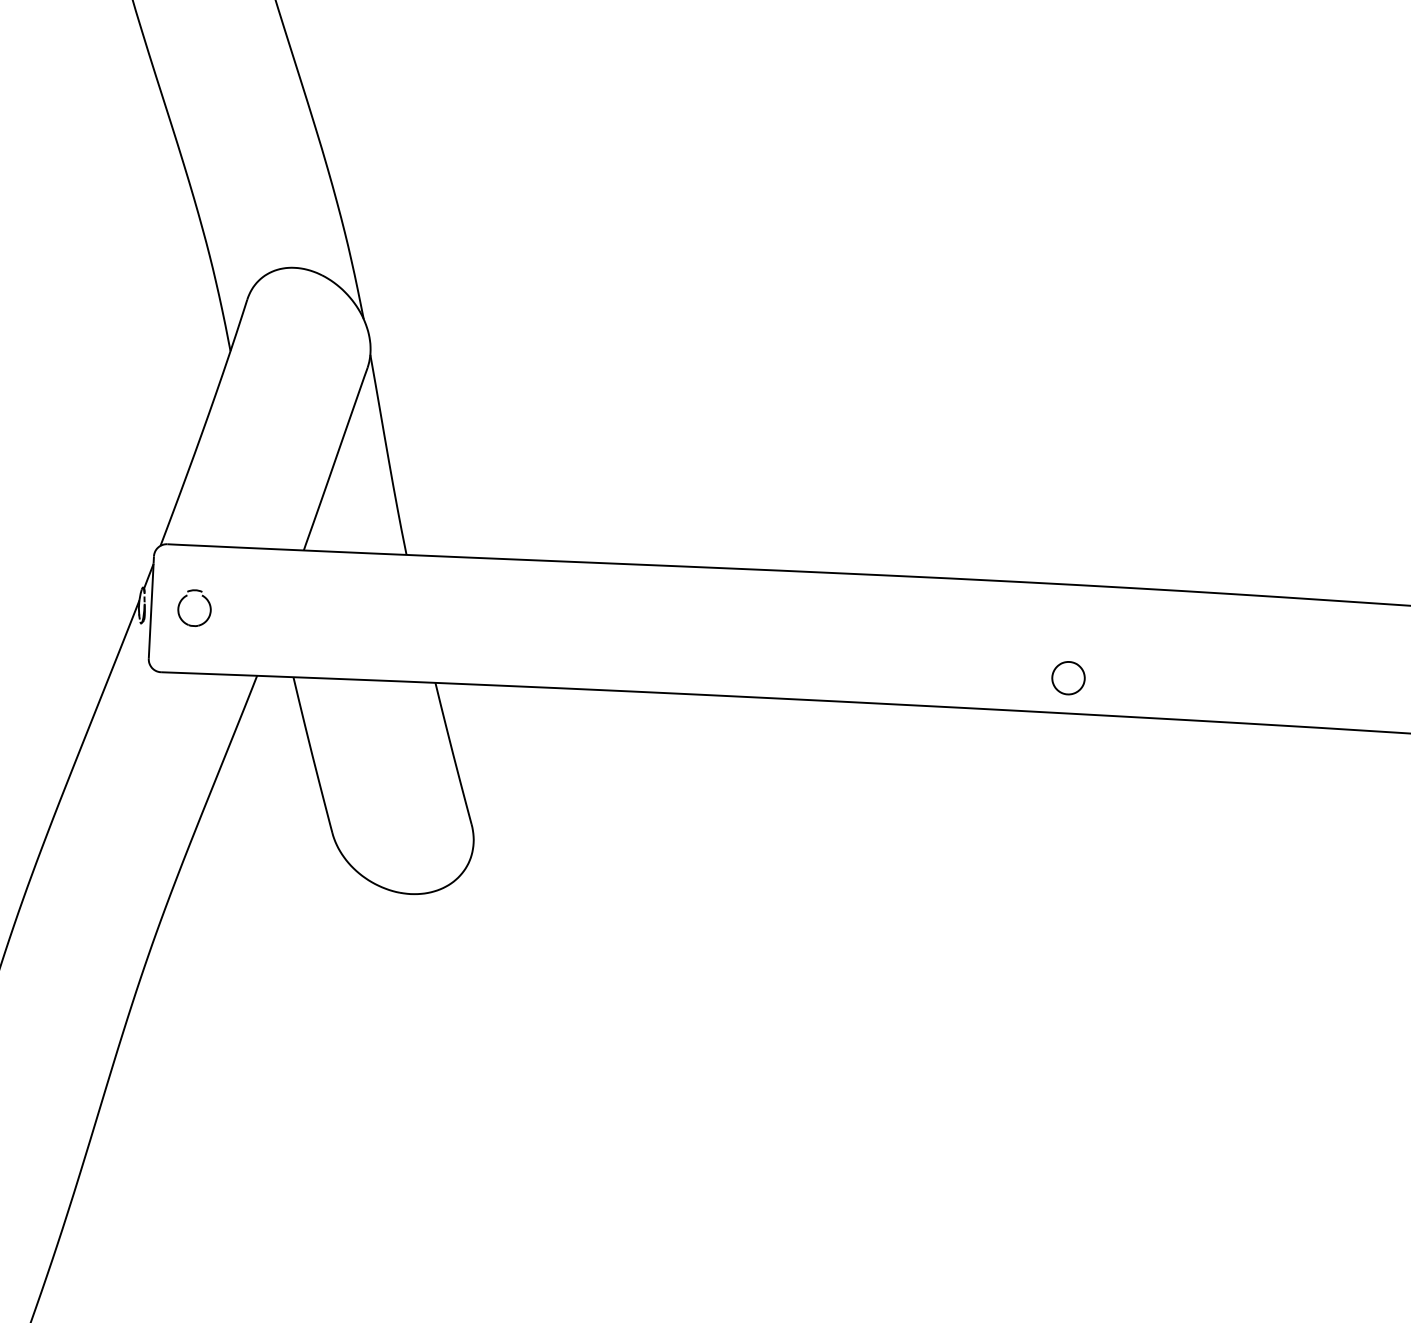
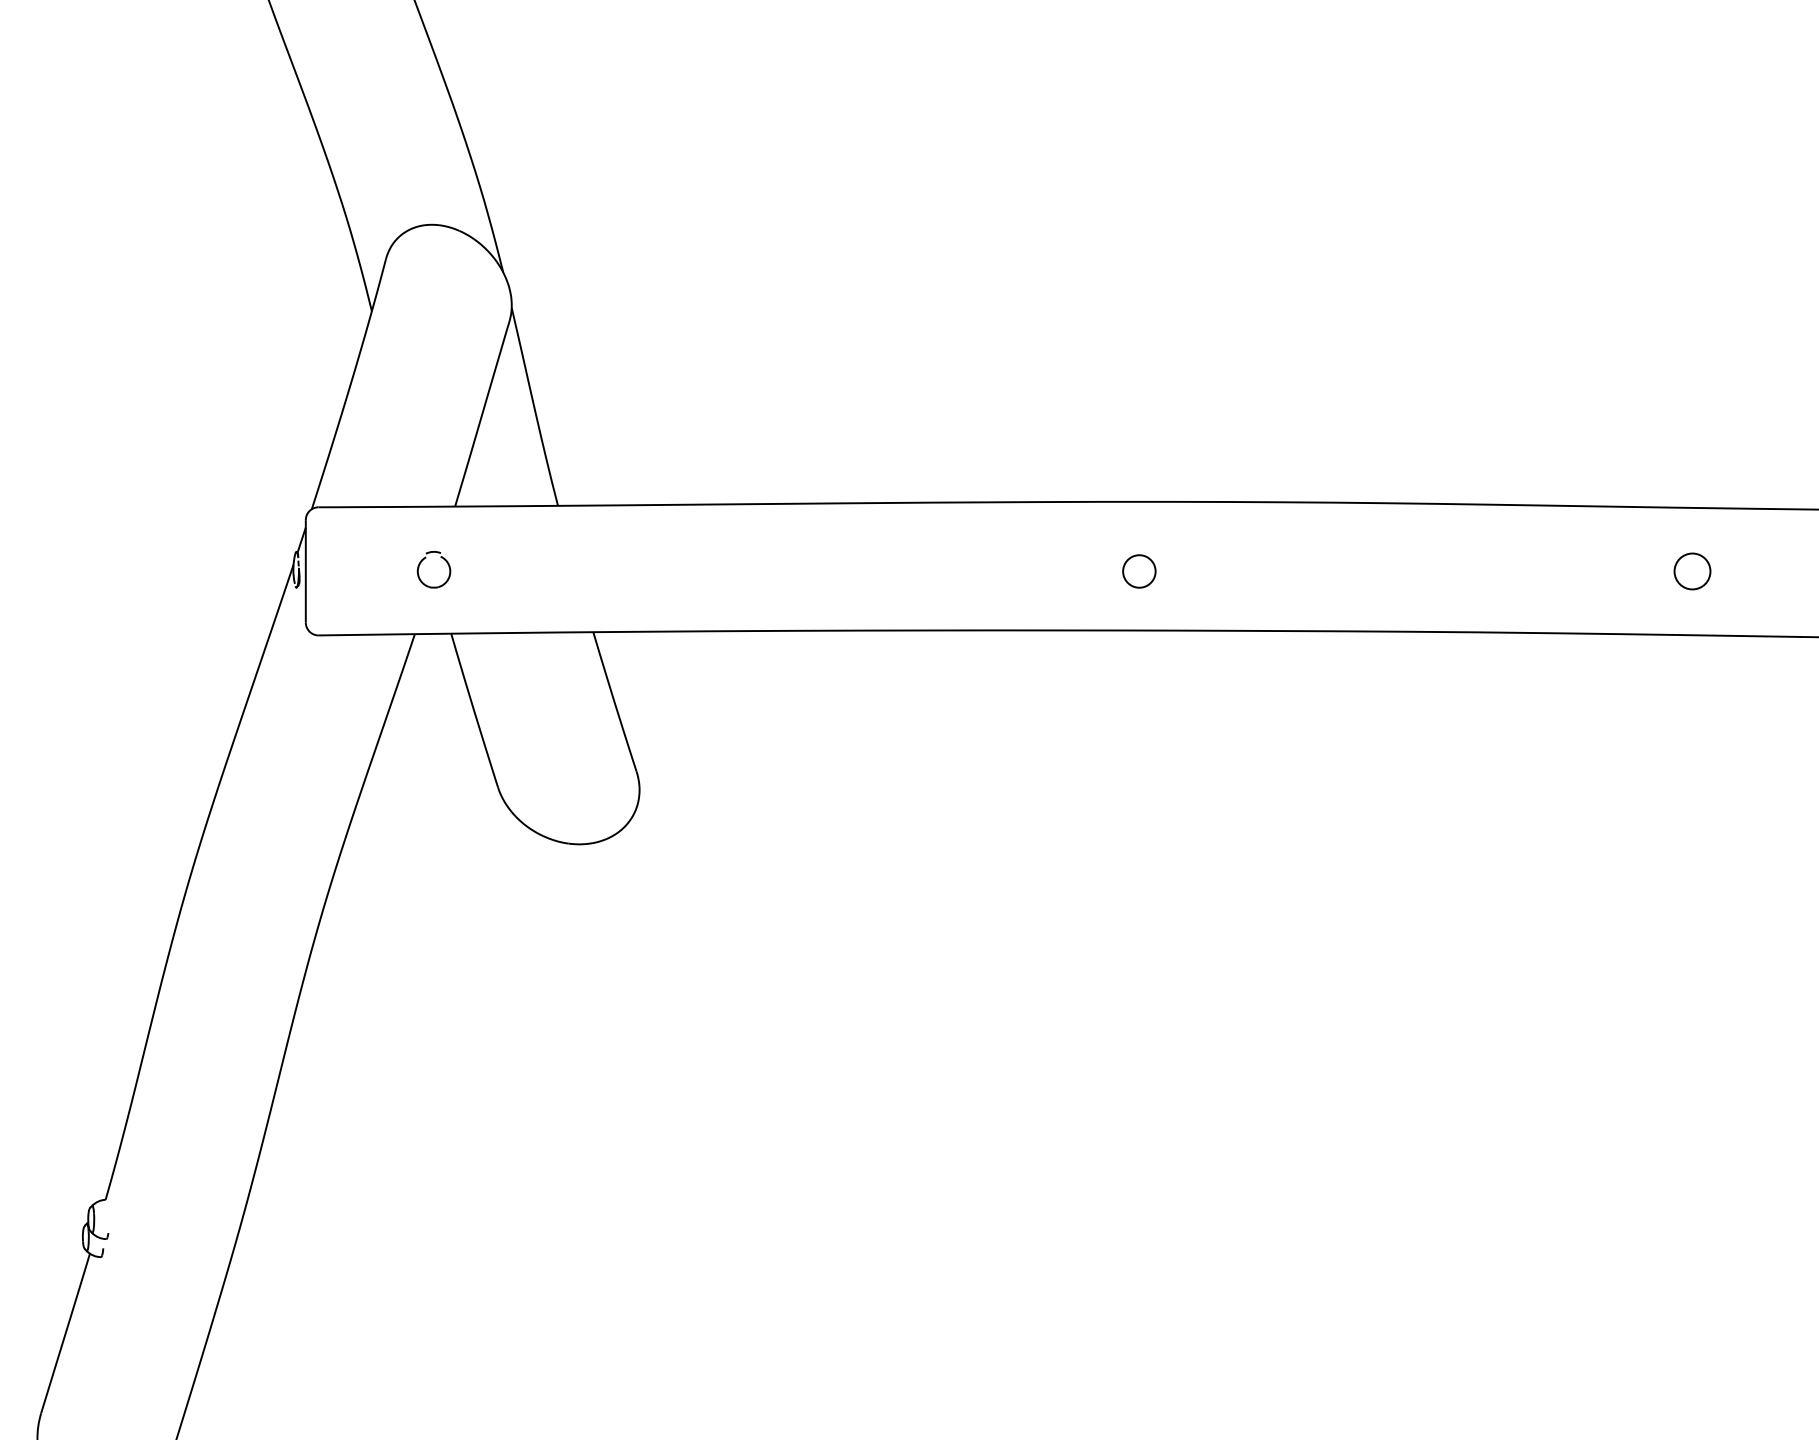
part: (187, 596) -> (426, 558), moved
part: (1068, 678) -> (1139, 571), moved

